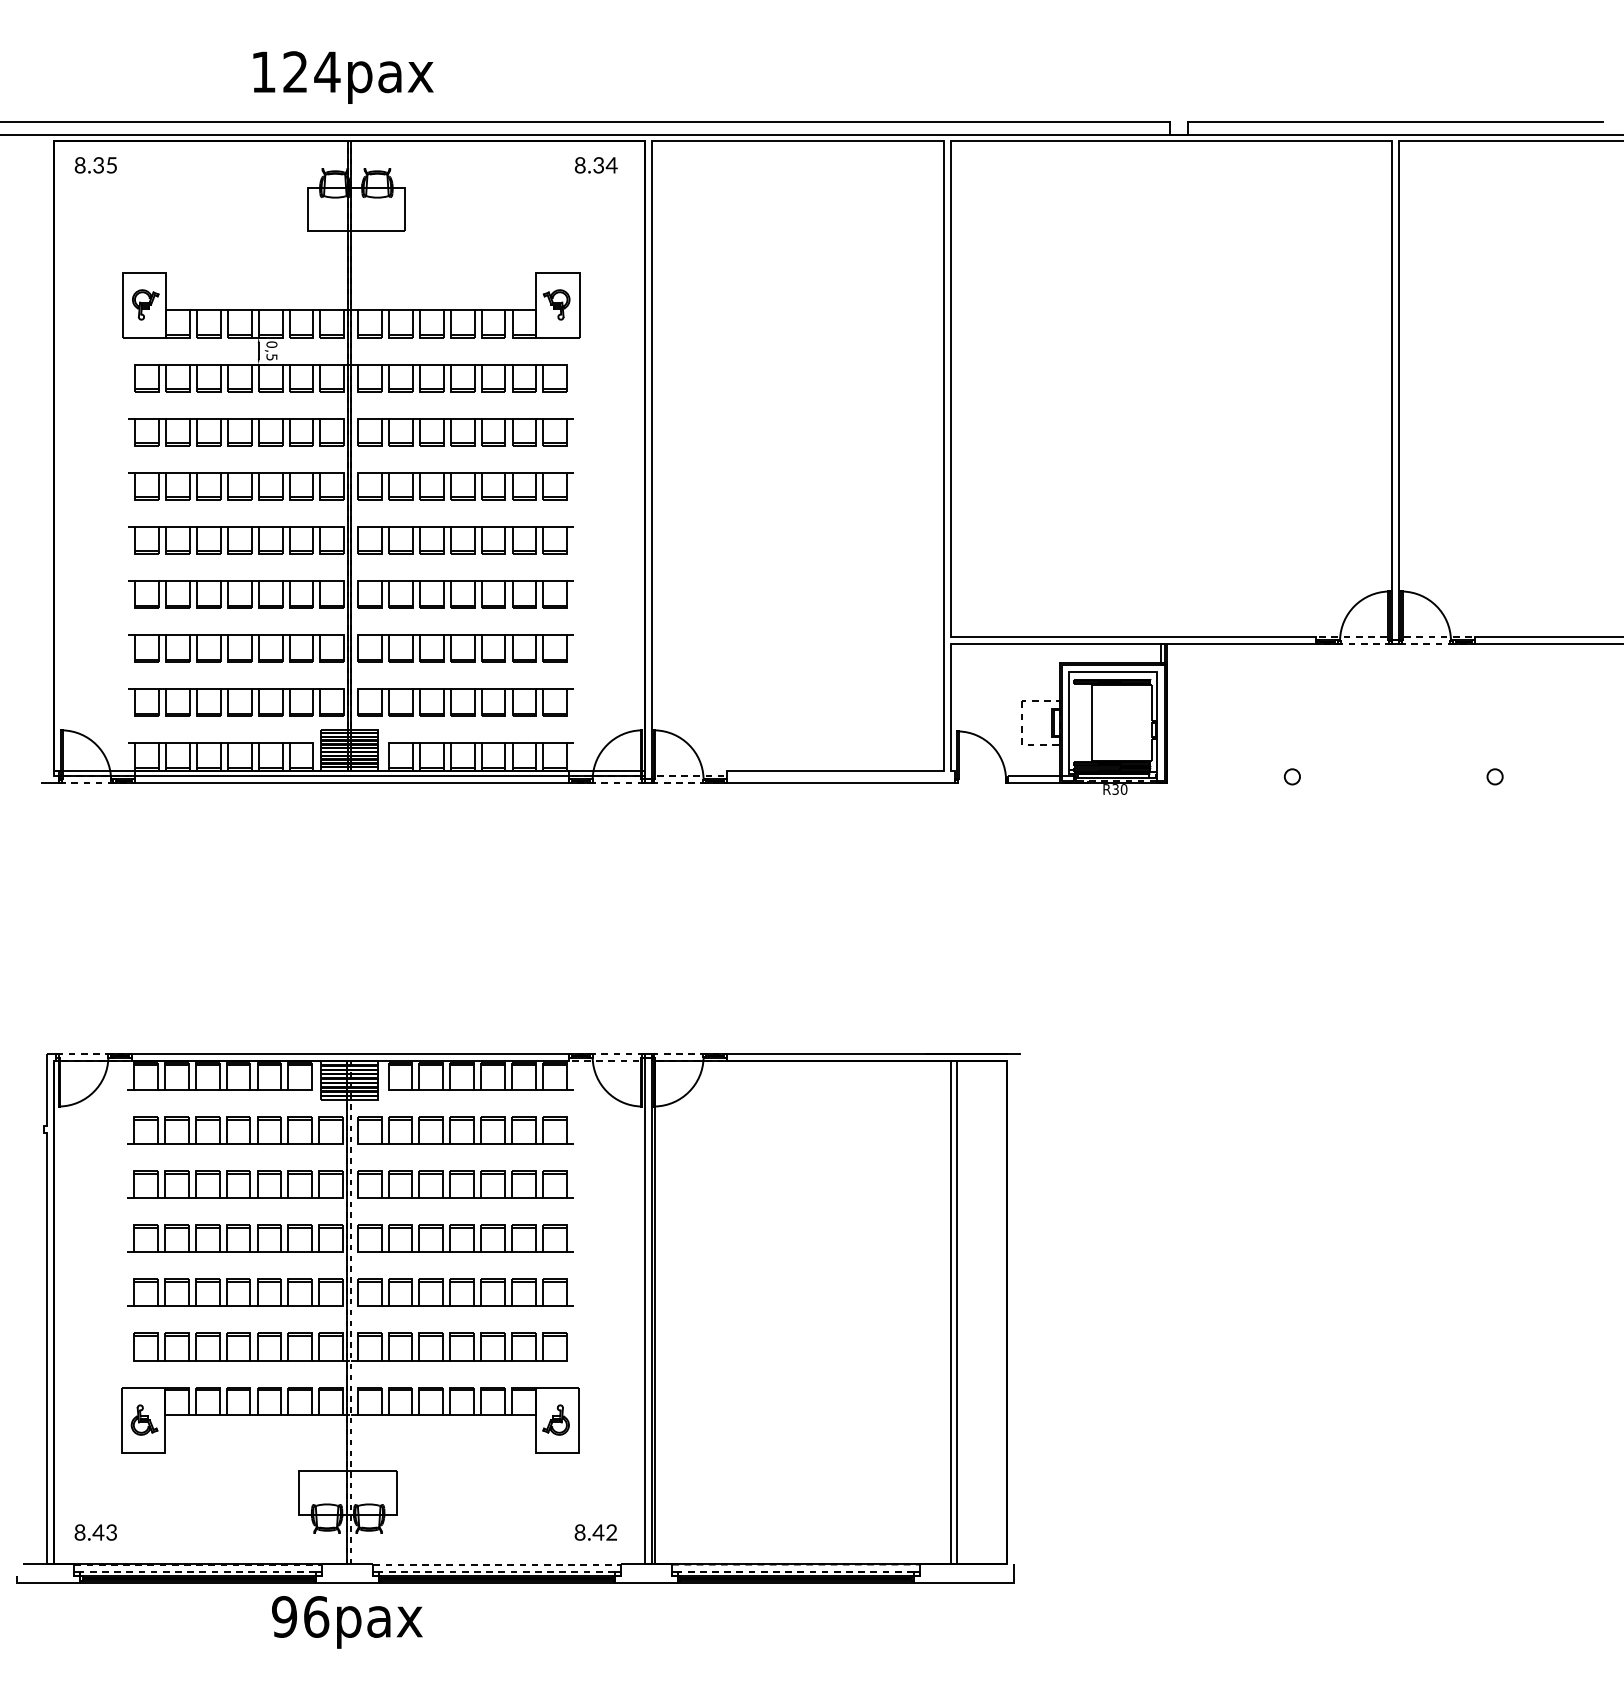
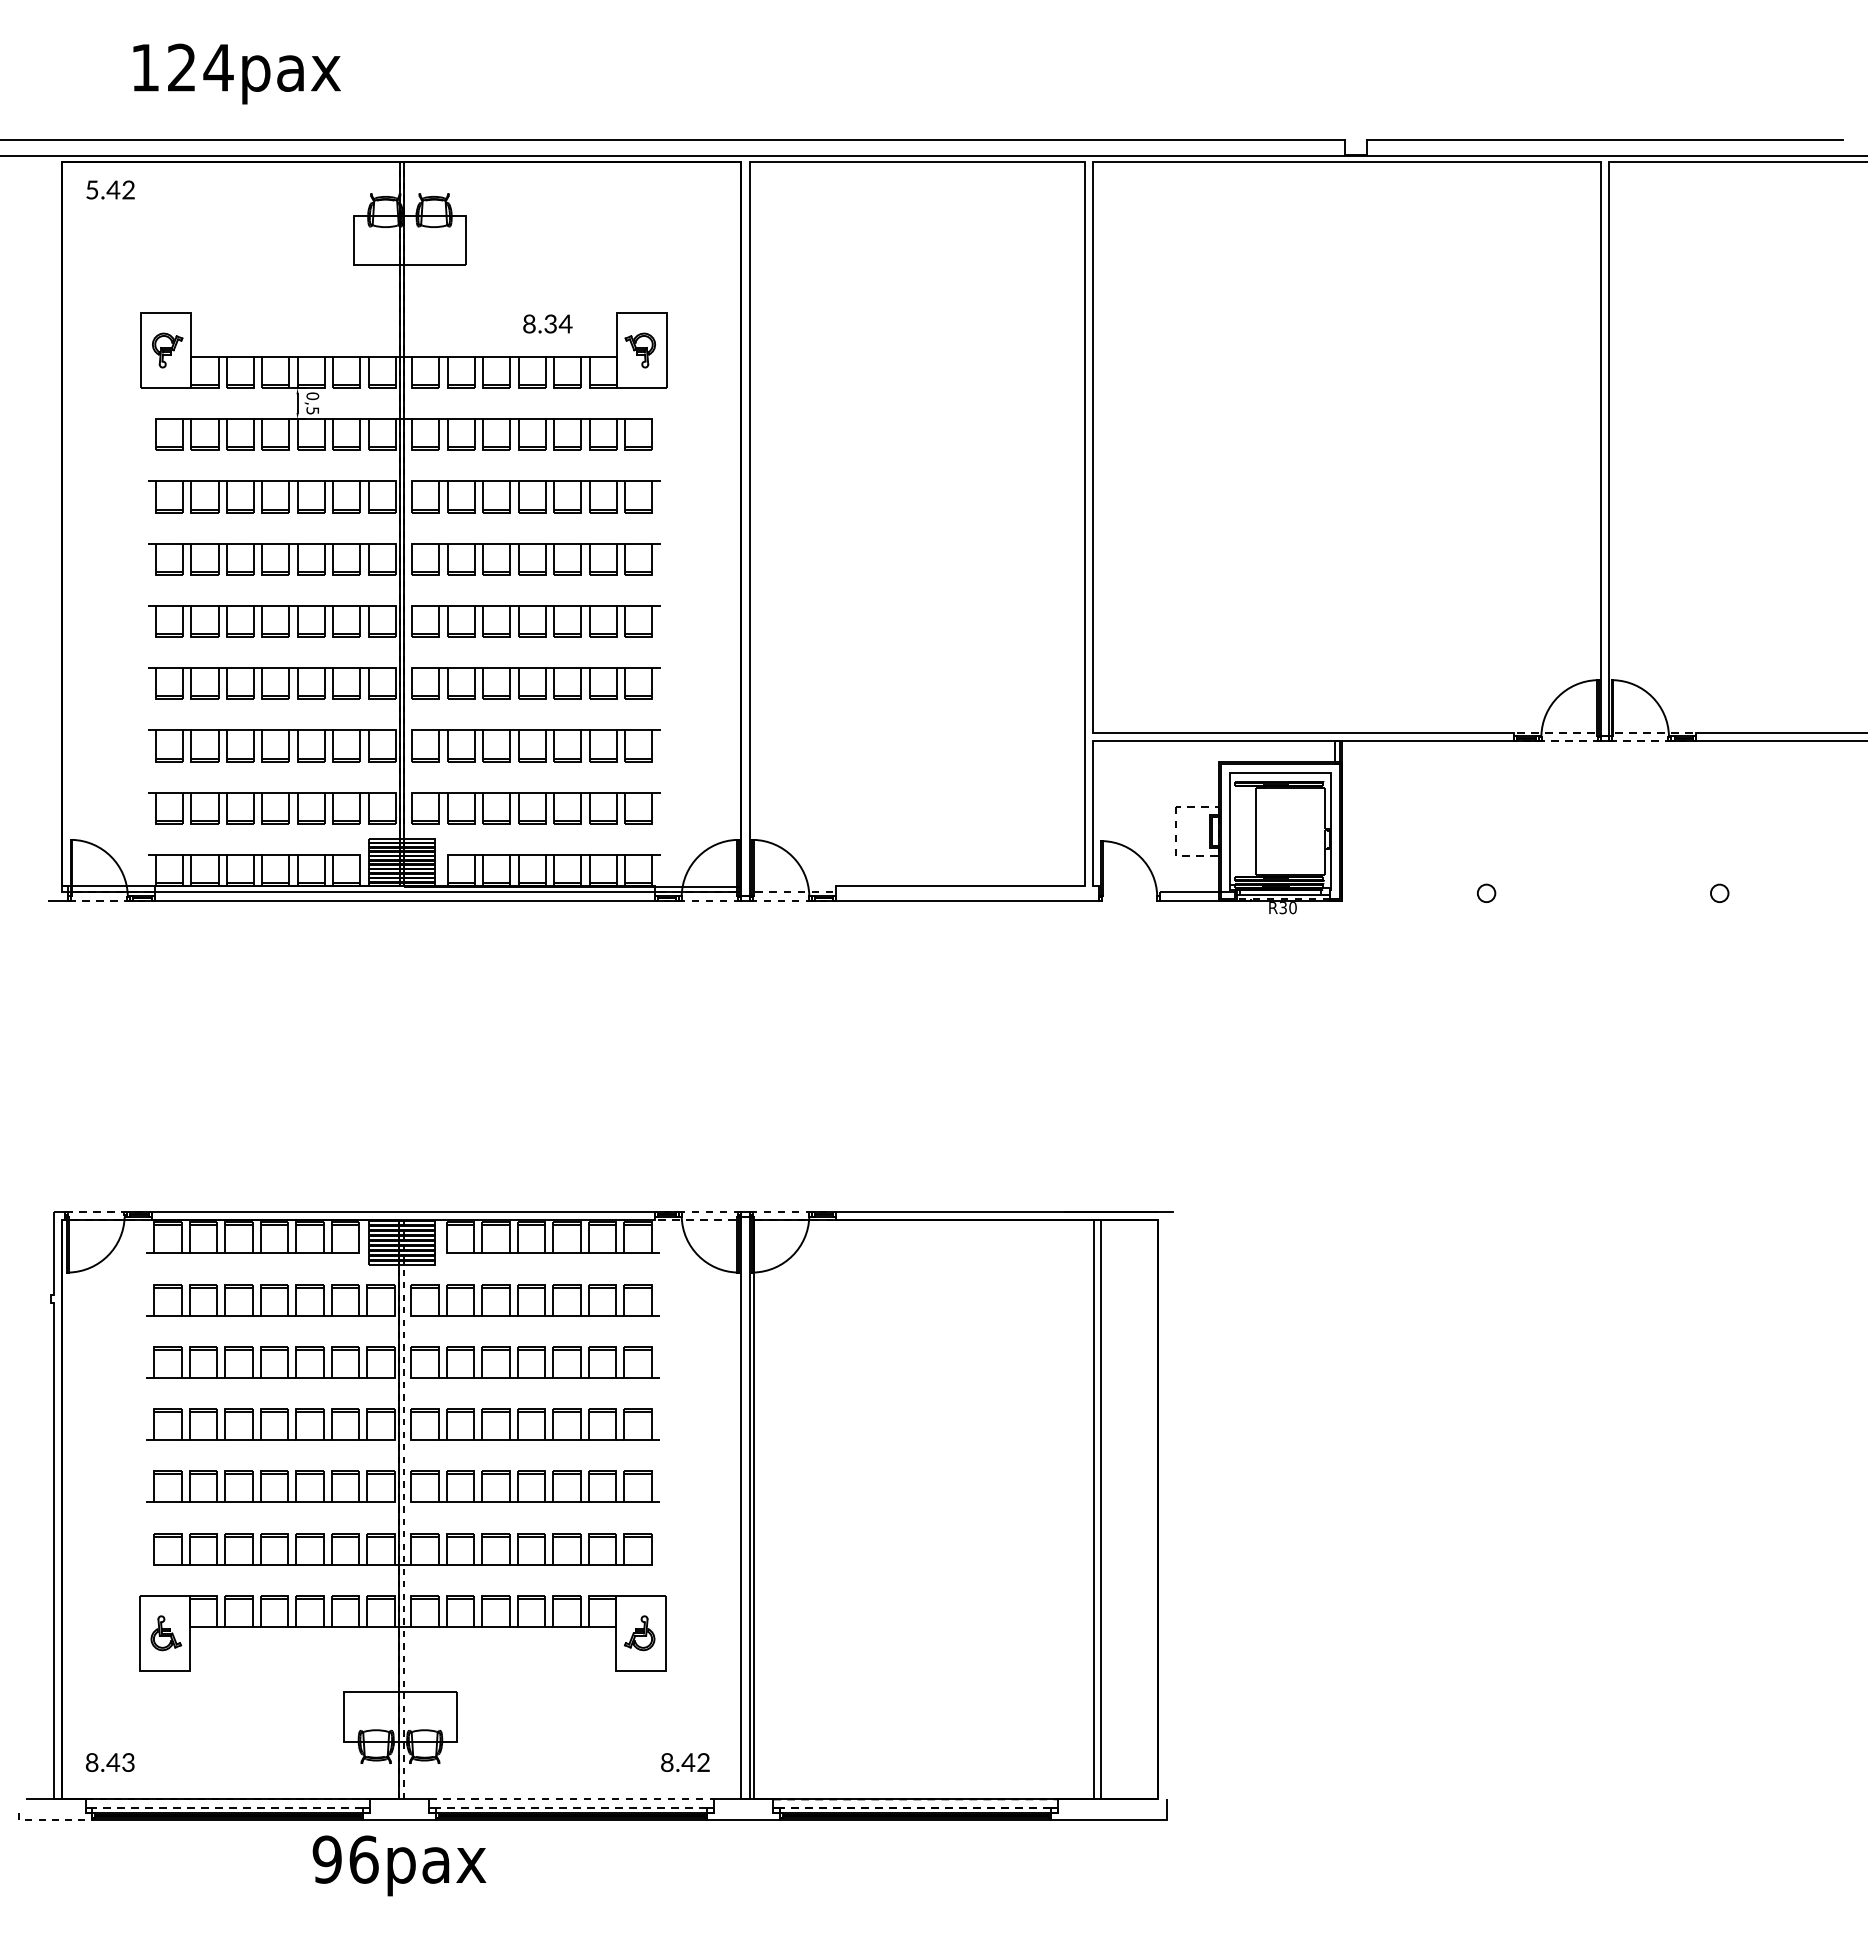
text: (342, 77) -> (236, 73), moved
text: (96, 164) -> (110, 189), 8.35 -> 5.42
text: (595, 164) -> (547, 323), moved
line: (50, 1582) -> (58, 1820), solid -> dashed

